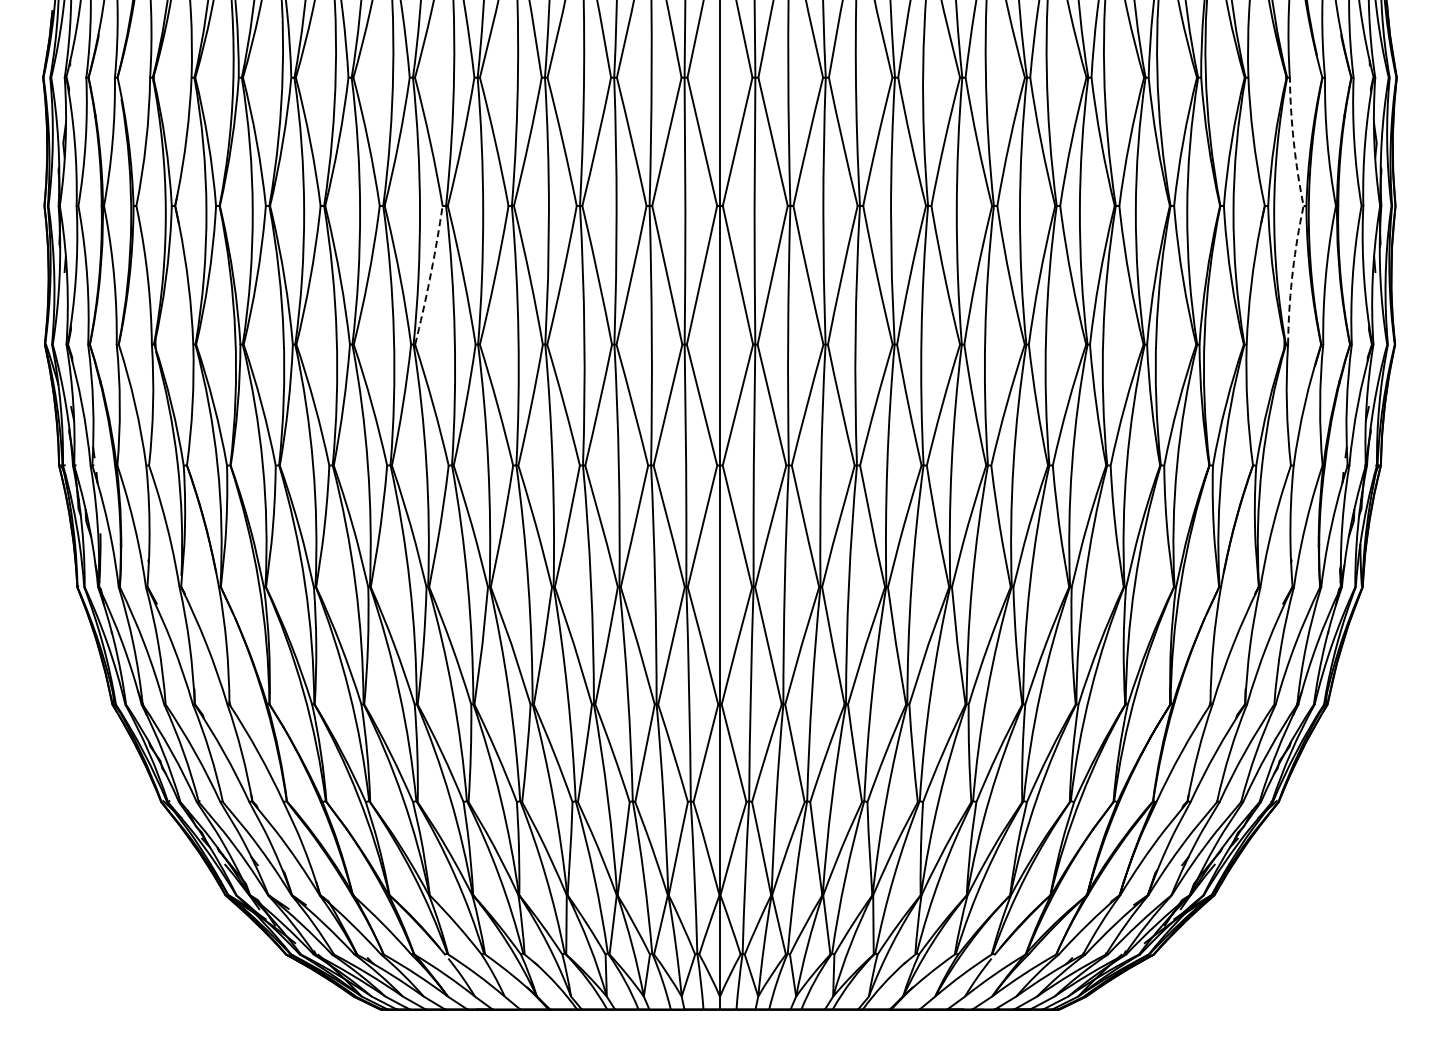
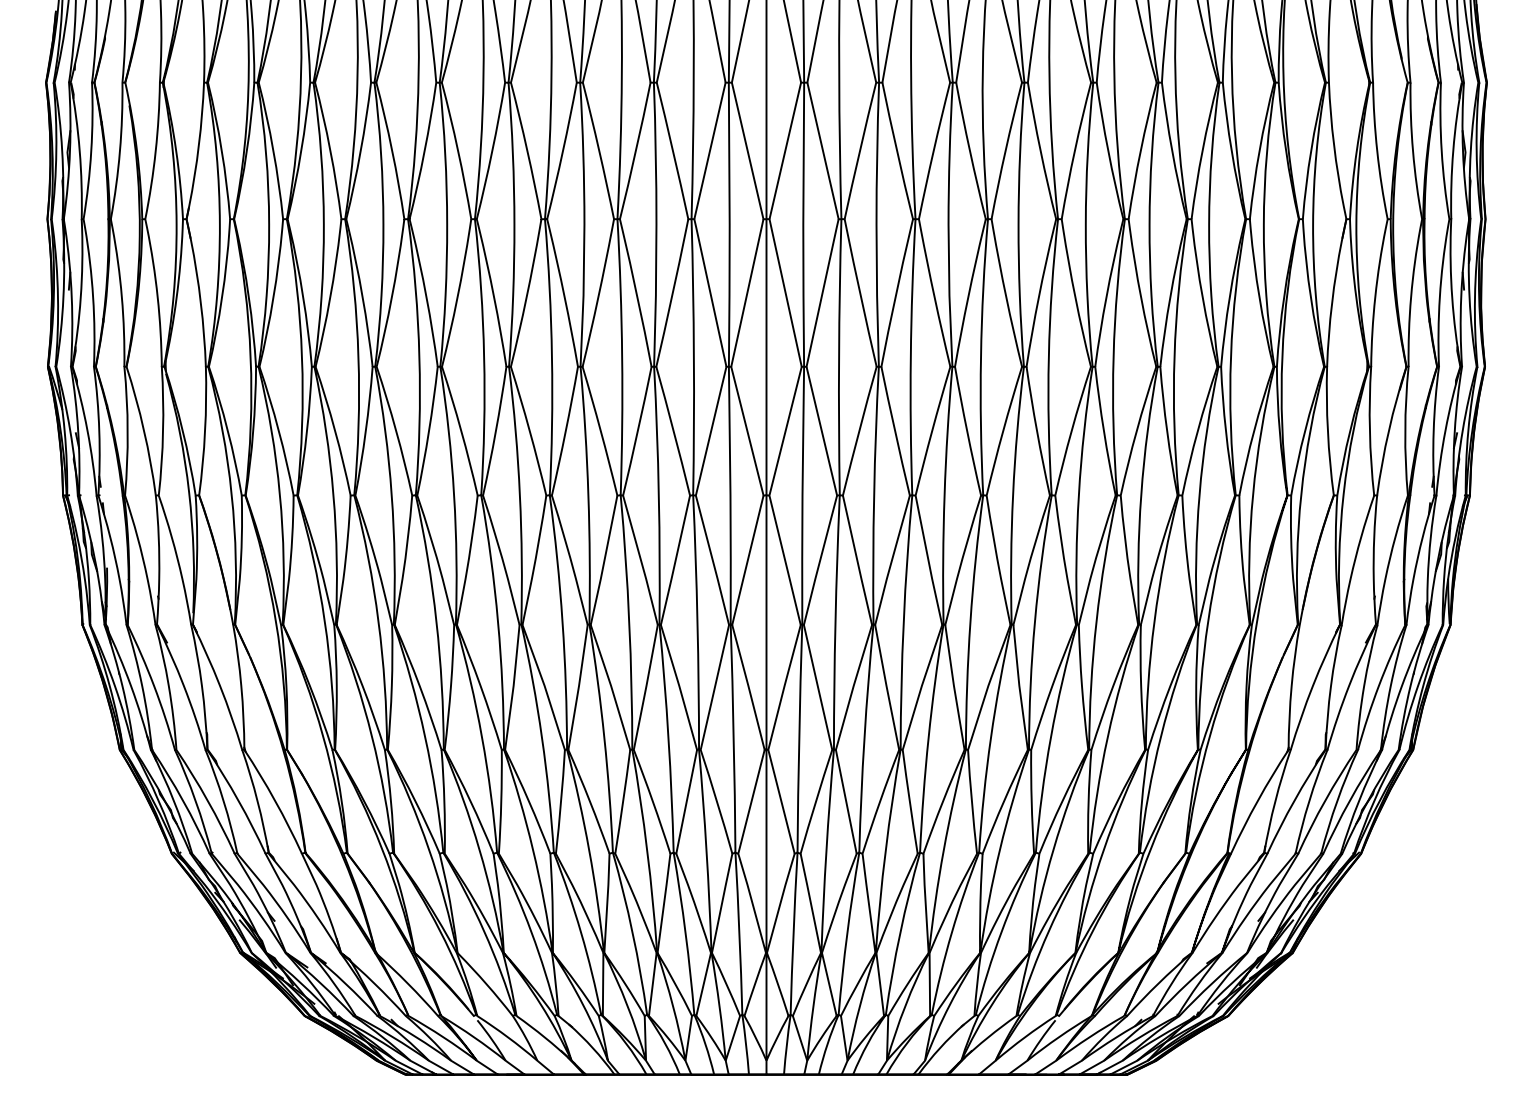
line: (1302, 209) -> (1386, 222), dashed -> solid
line: (430, 274) -> (458, 292), dashed -> solid

